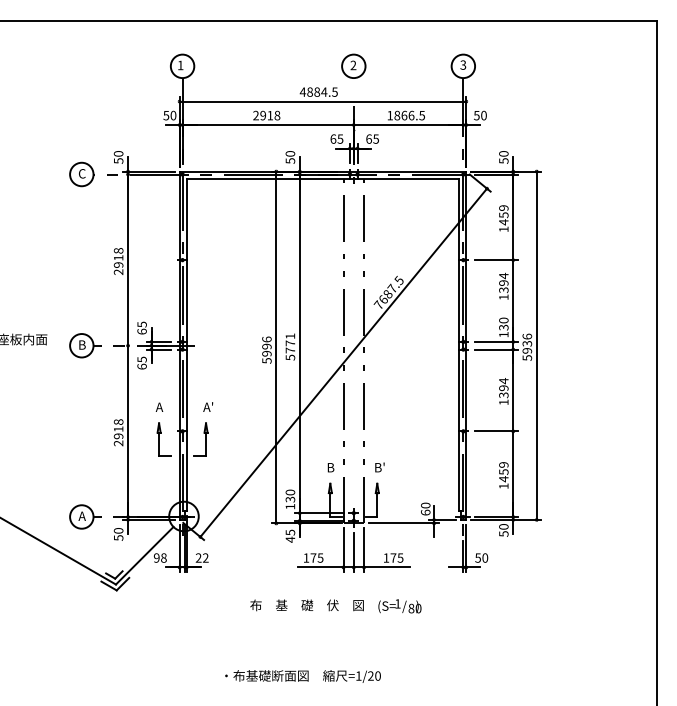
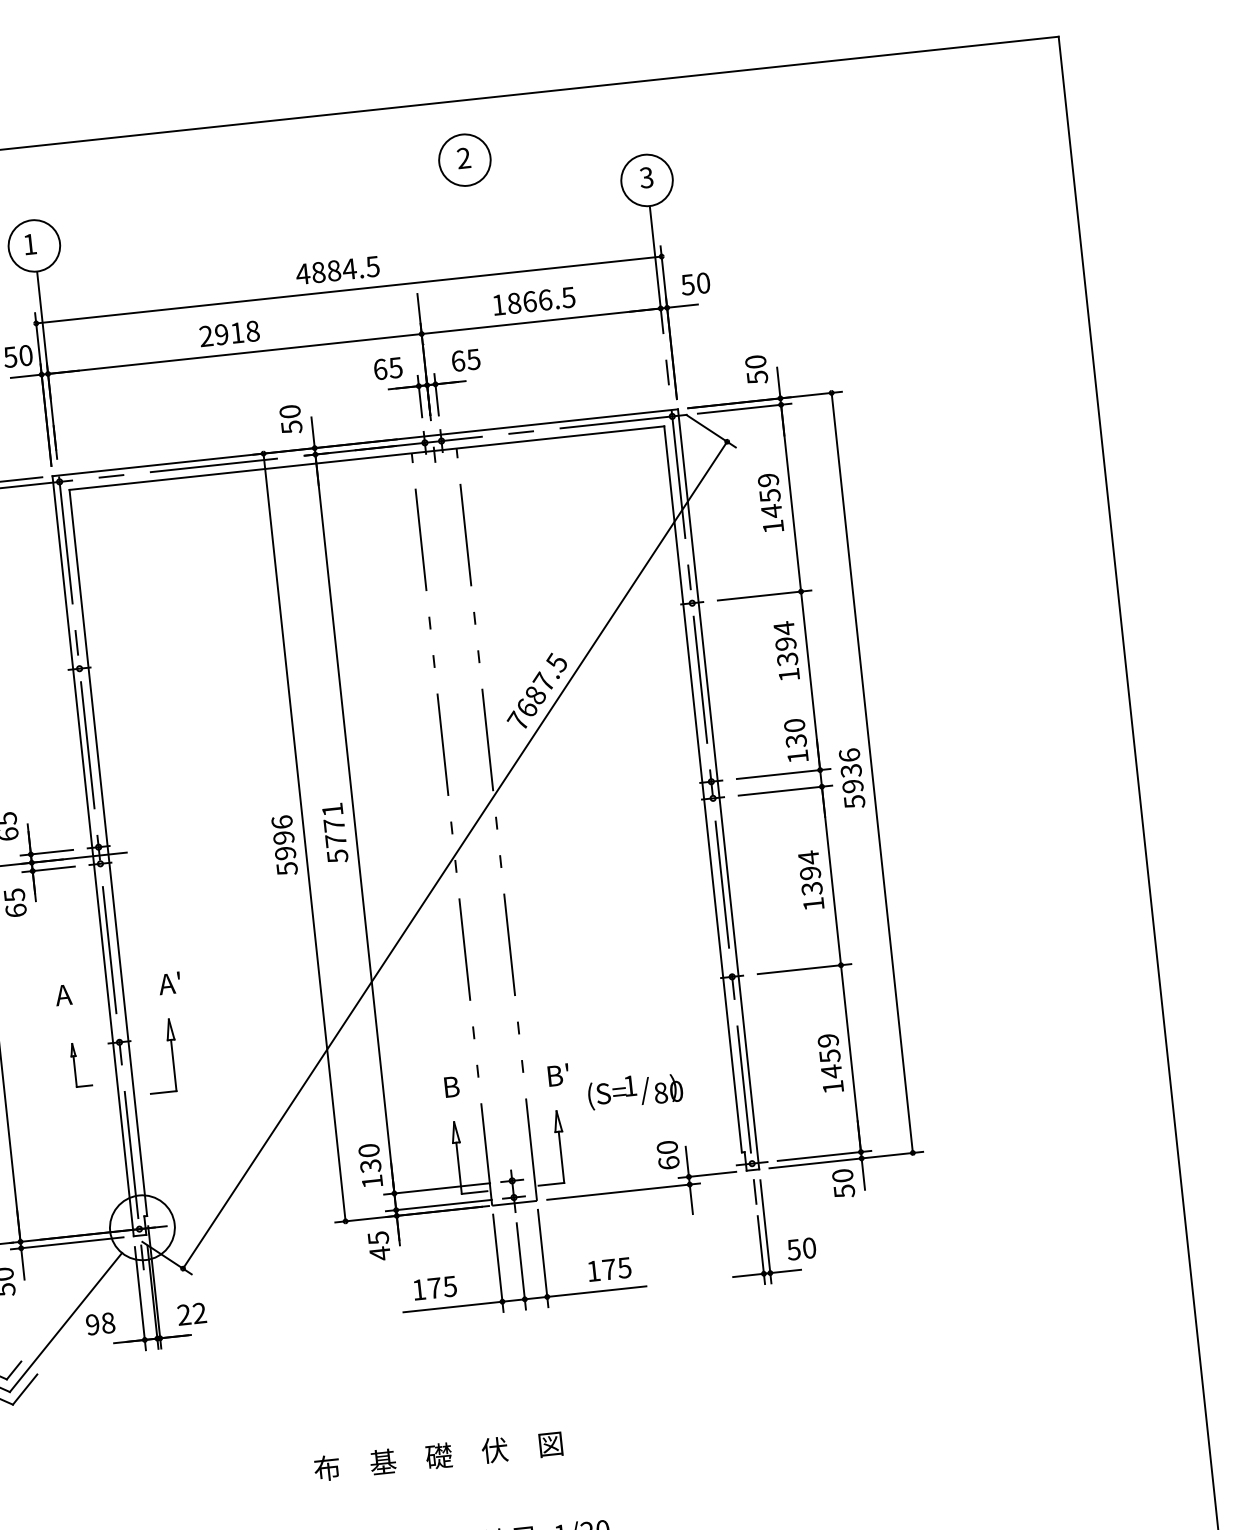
part: (353, 65) -> (464, 158), moved
part: (163, 439) -> (79, 1064), size x0.6
text: (306, 605) -> (437, 1456), moved
text: (399, 606) -> (634, 1091), moved

